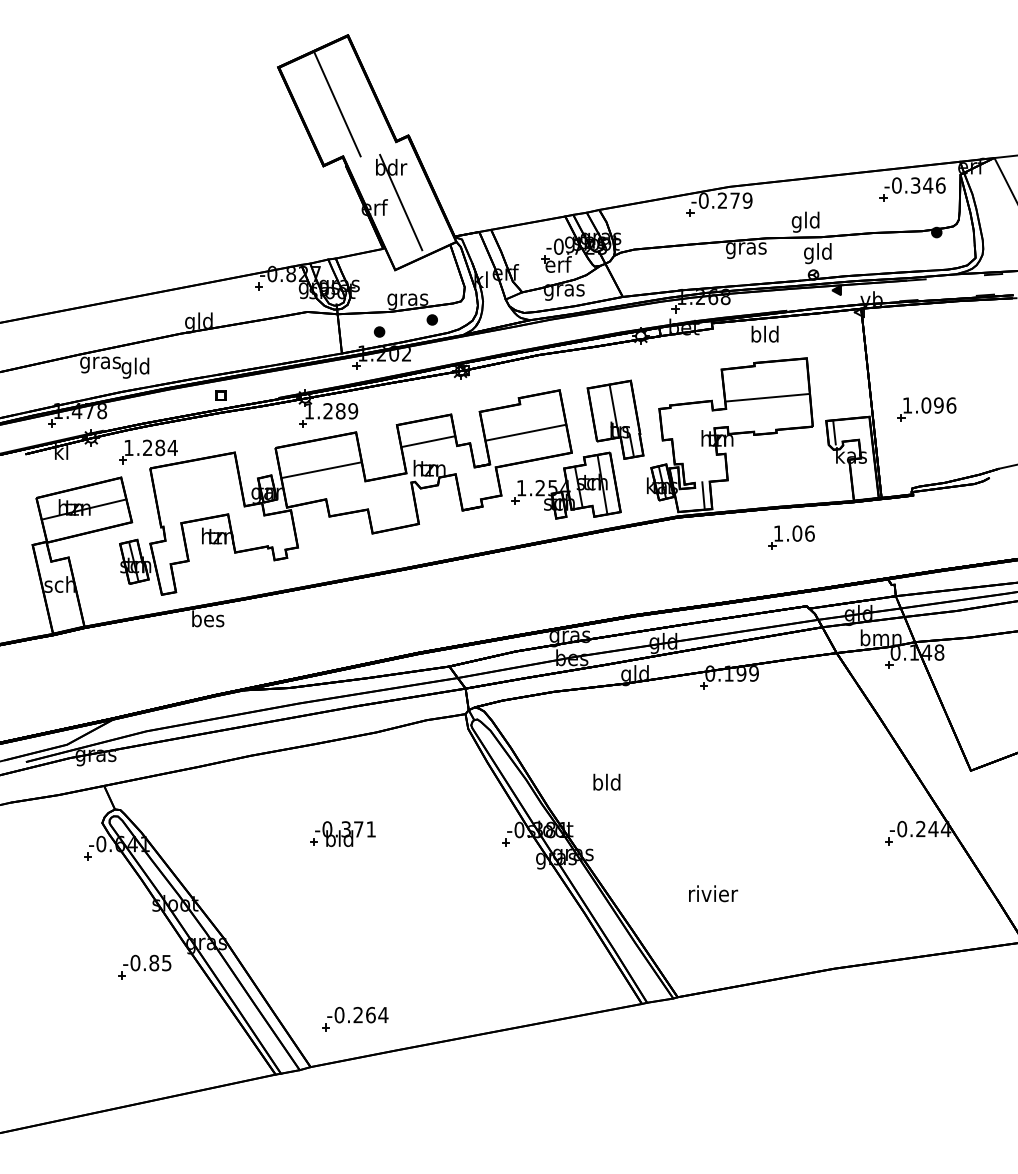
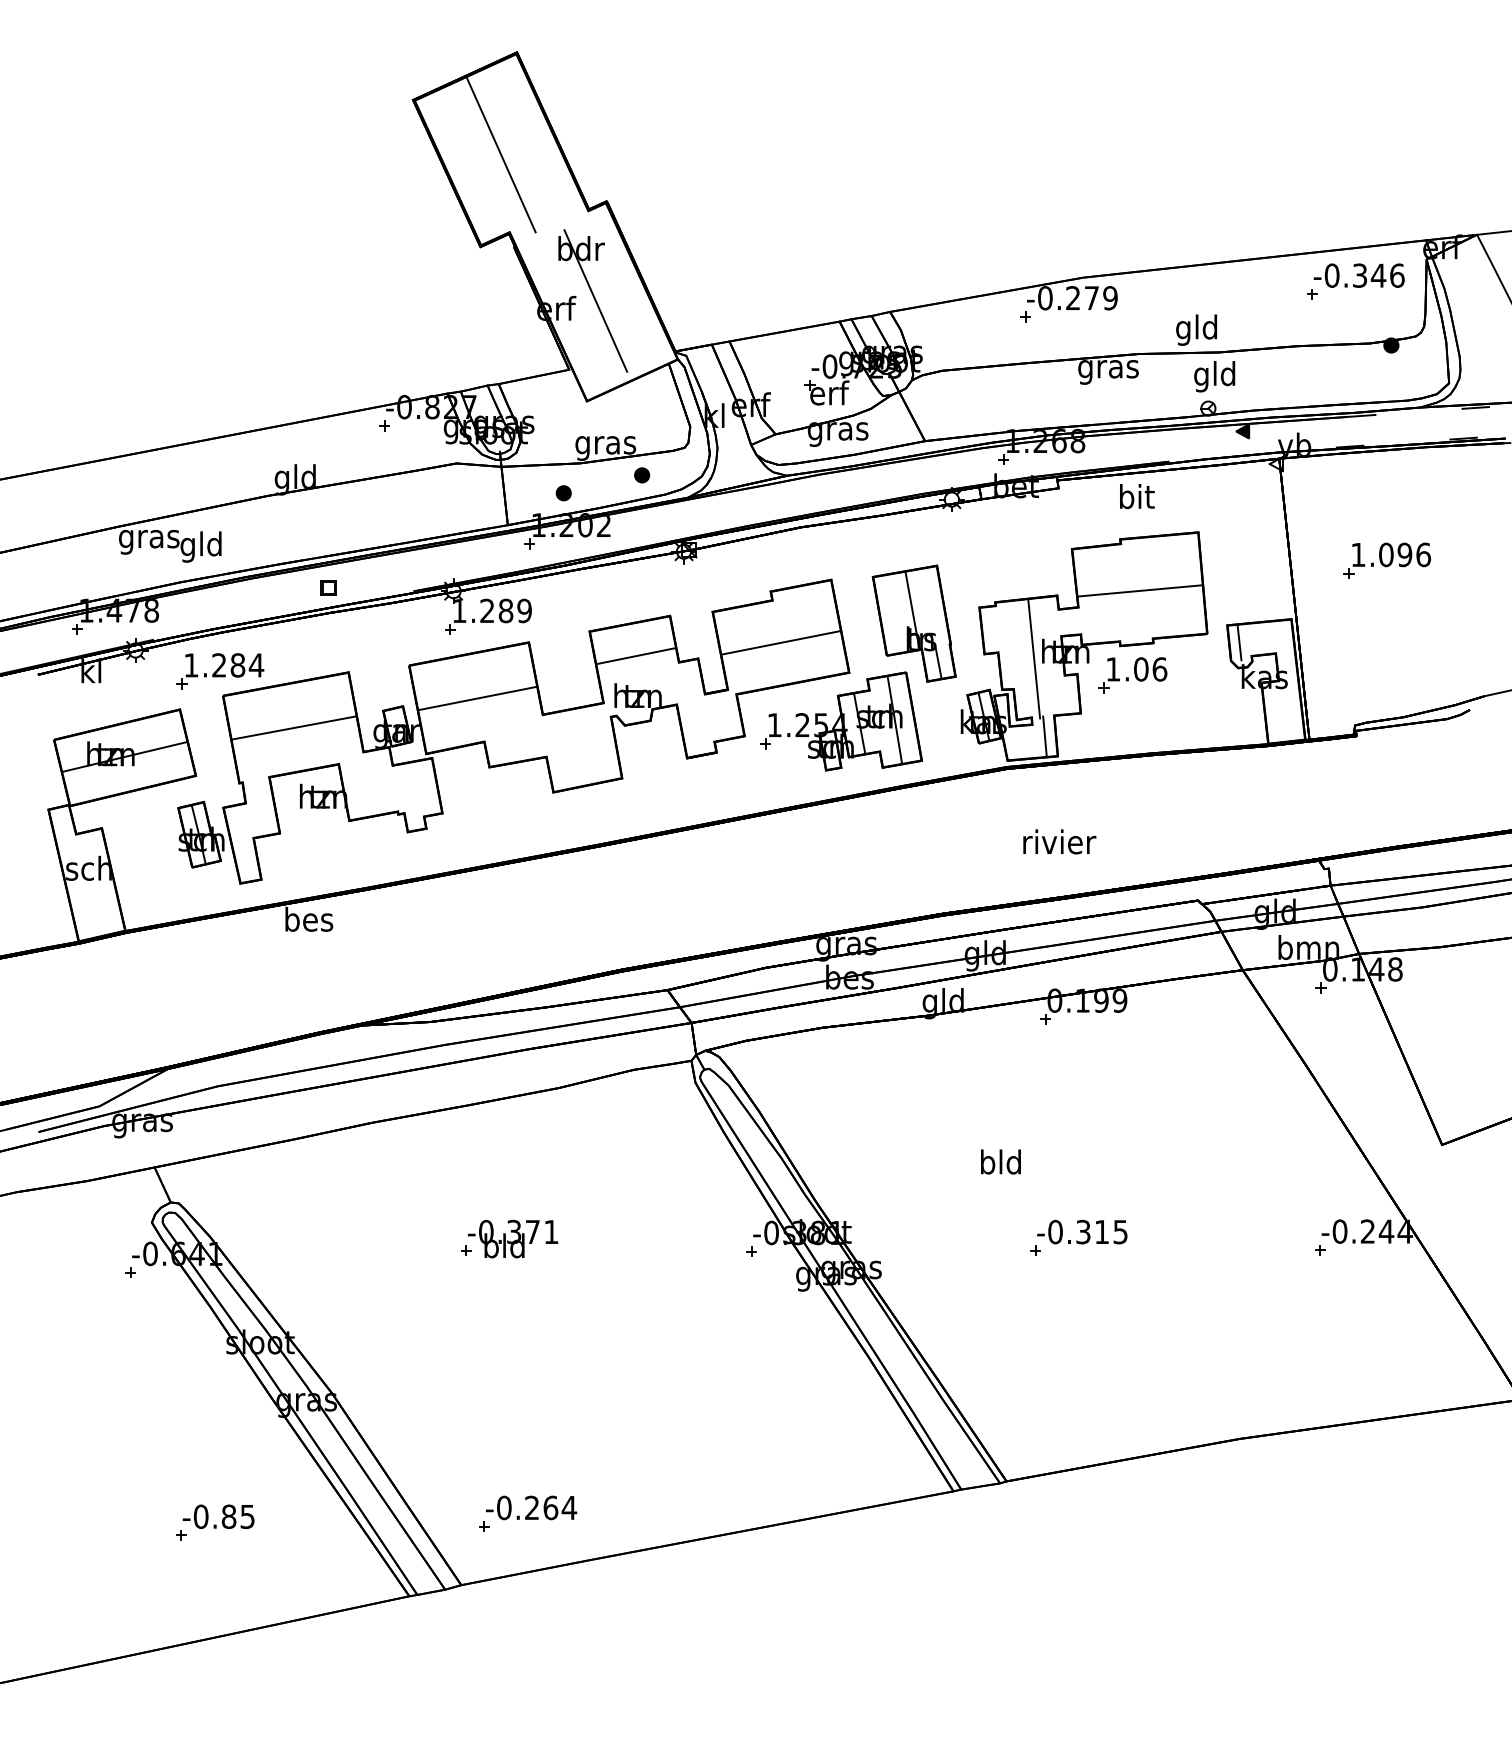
text: (764, 333) -> (1135, 495), bld -> bit
part: (926, 409) -> (1386, 560), moved
line: (696, 443) -> (1034, 658), added
line: (197, 489) -> (293, 727), added
part: (791, 537) -> (1132, 675), moved
text: (606, 781) -> (1000, 1160), moved
part: (725, 833) -> (1077, 1238), added
text: (713, 893) -> (1059, 841), moved
part: (144, 966) -> (214, 1521), moved

